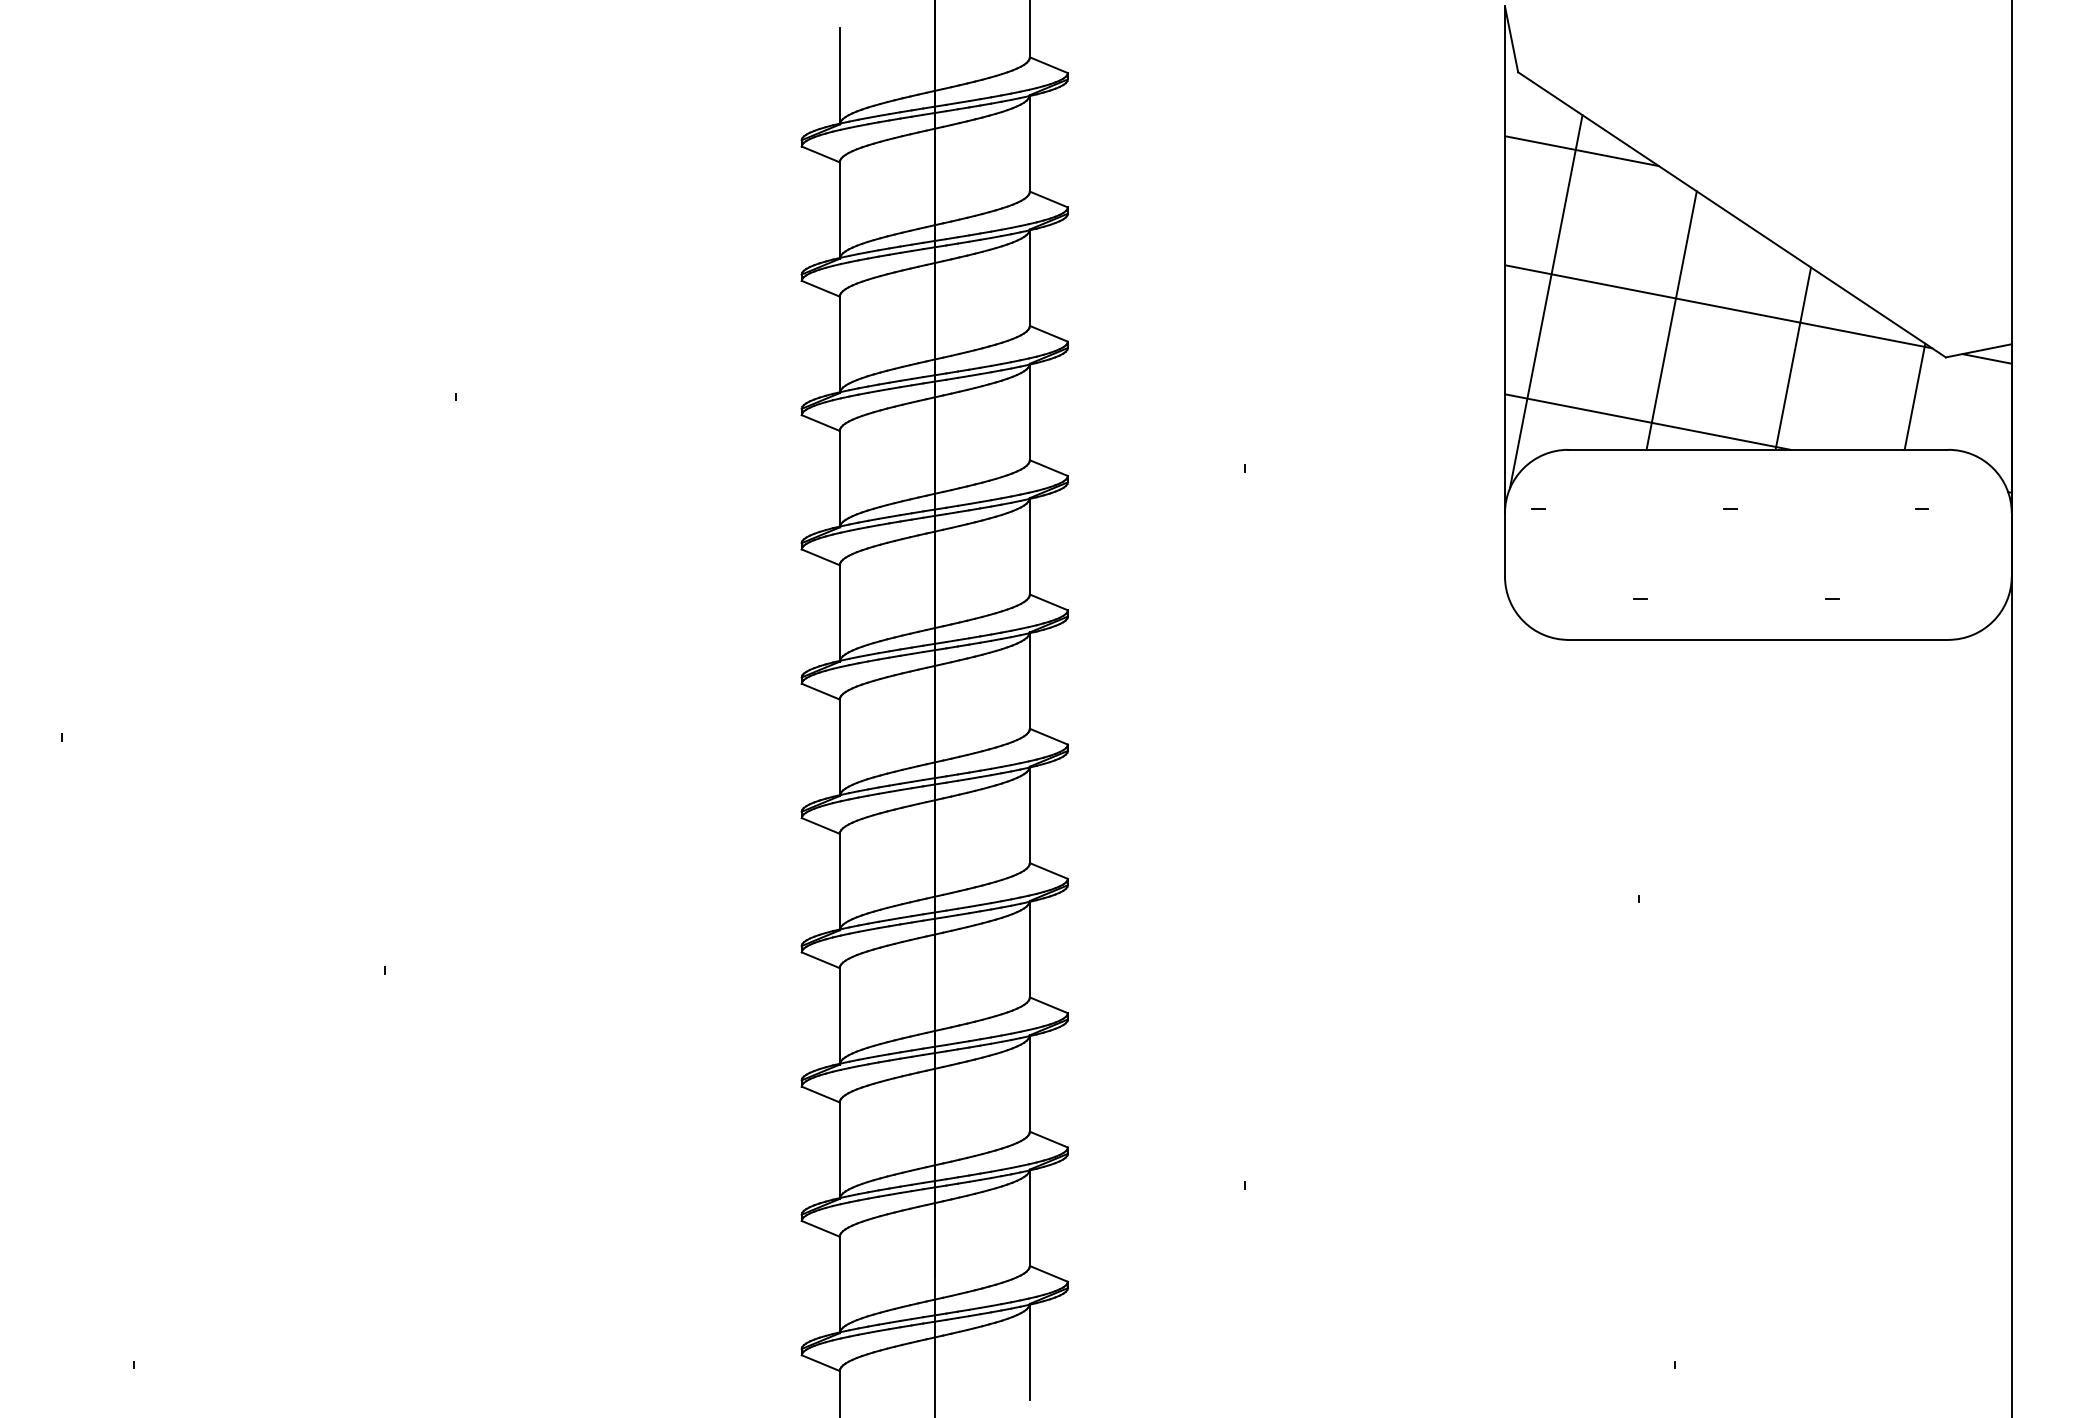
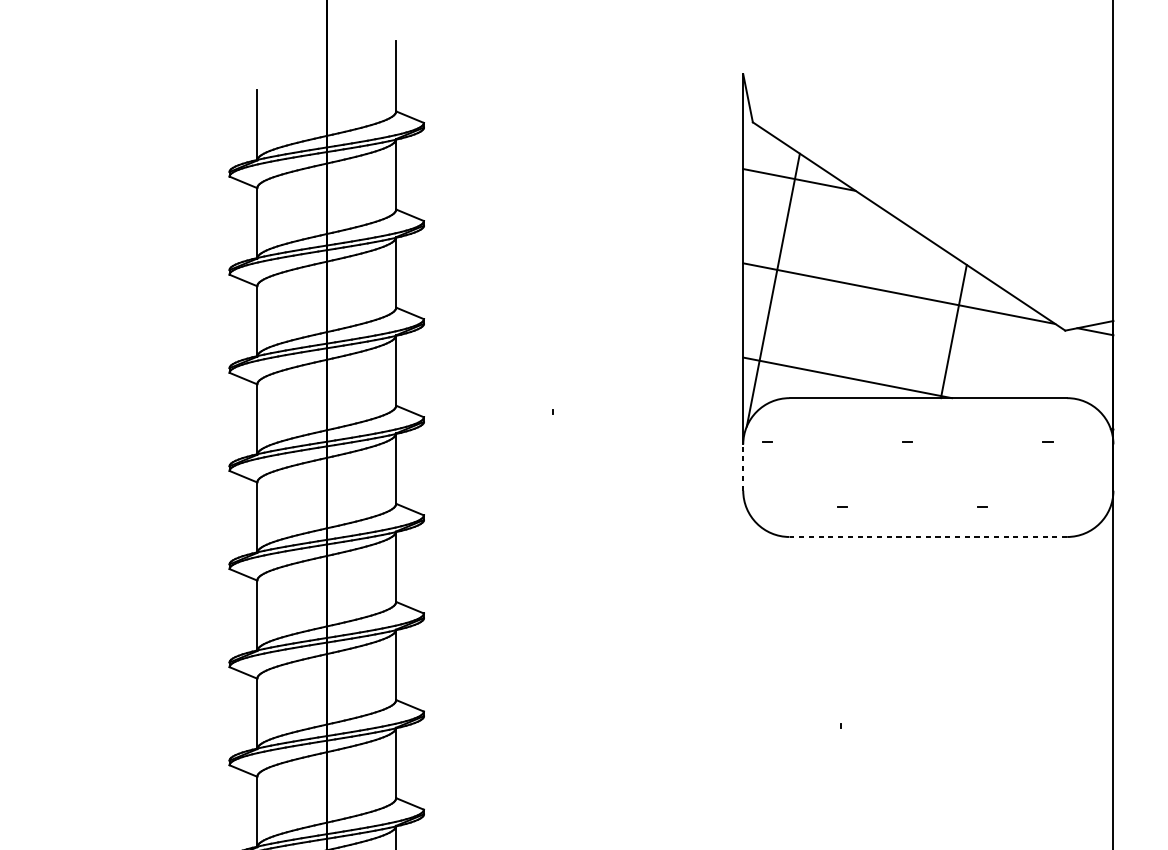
line: (1671, 320) -> (864, 303), removed
line: (1914, 396) -> (1042, 359), removed
line: (1504, 544) -> (742, 467), solid -> dashed
line: (1757, 639) -> (927, 536), solid -> dashed

